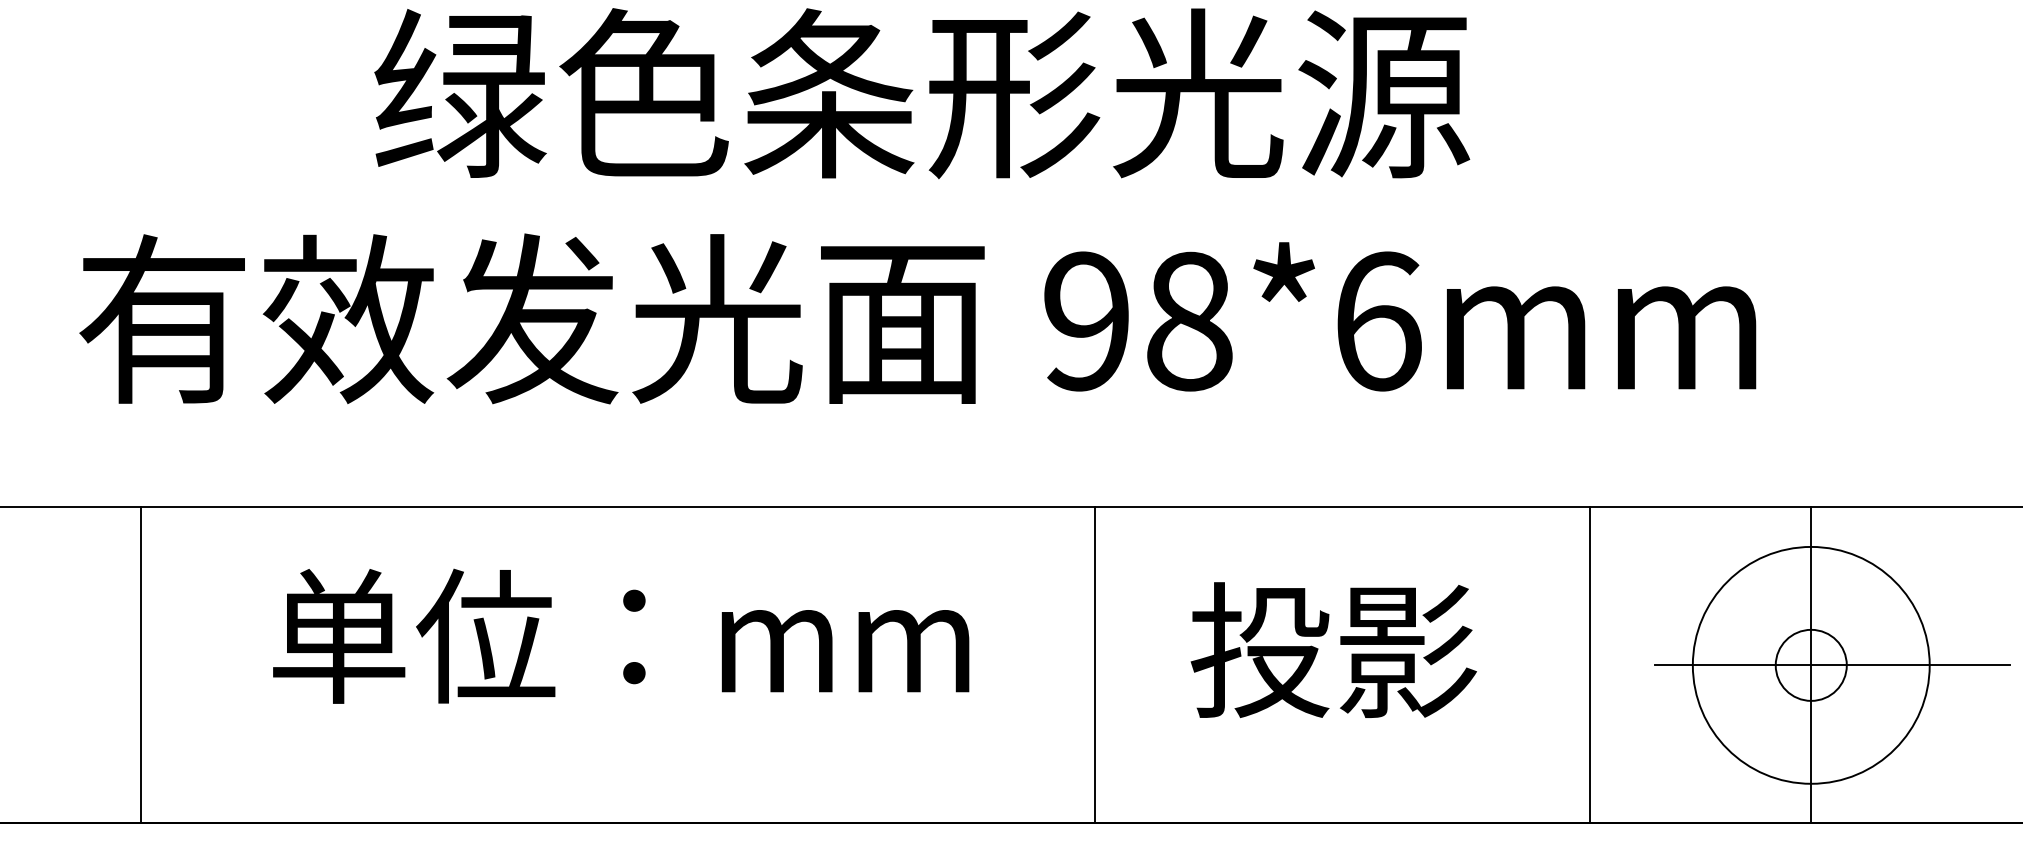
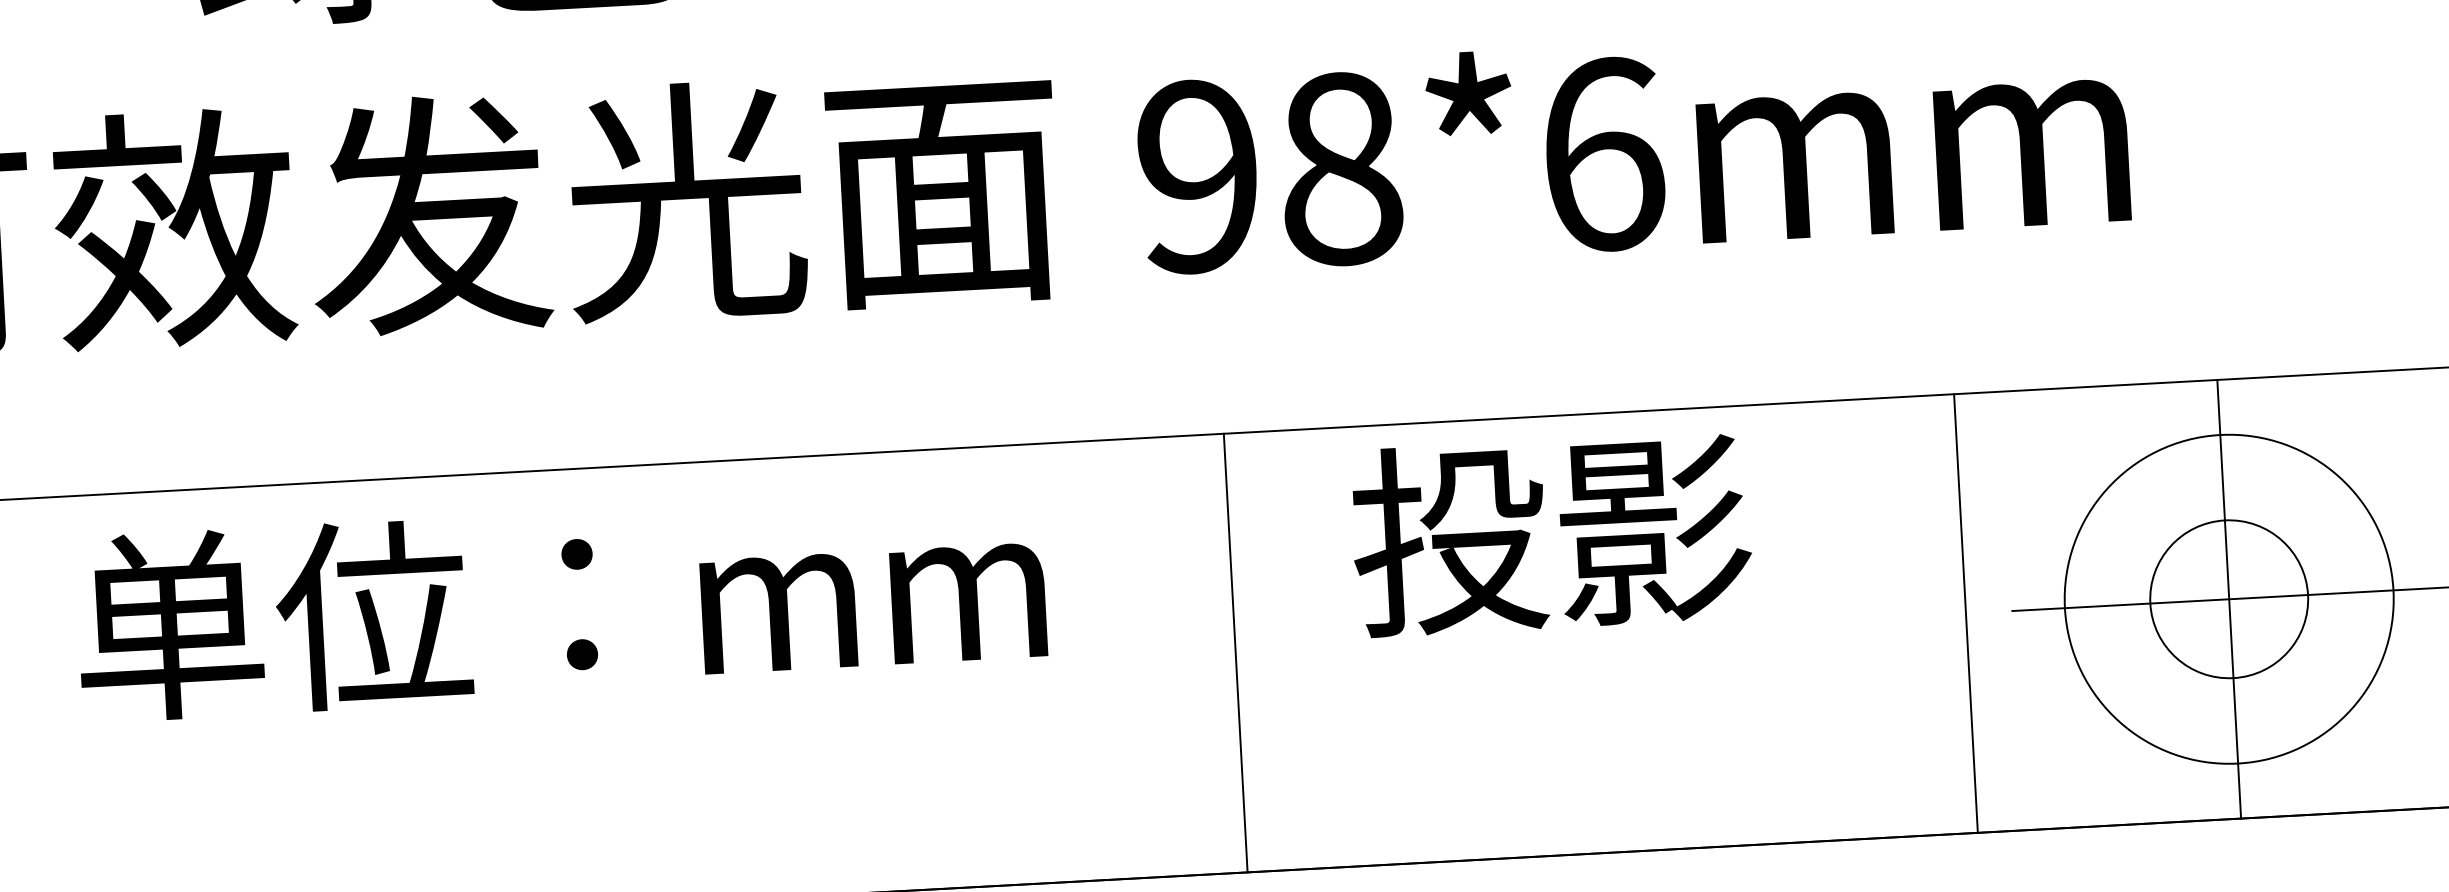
text: (621, 635) -> (561, 603), moved
text: (1333, 649) -> (1551, 533), moved
circle: (1810, 664) -> (2228, 598), size x1.6
line: (1589, 665) -> (1965, 613), moved

